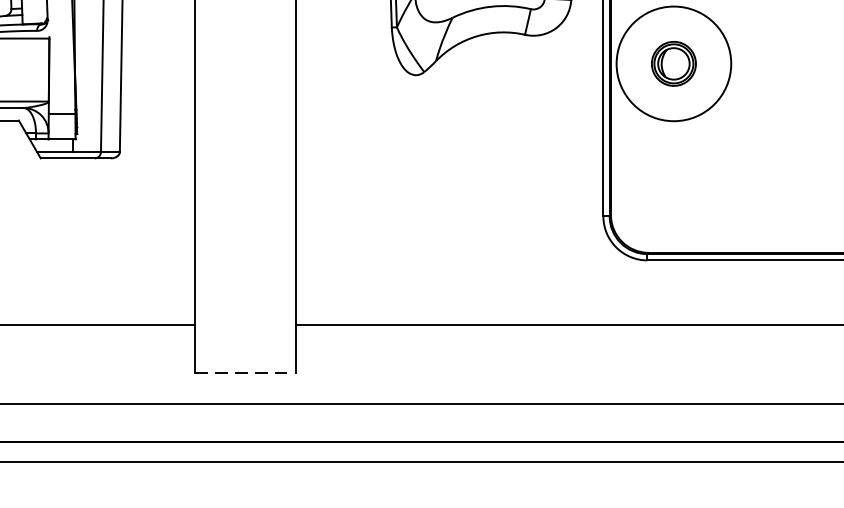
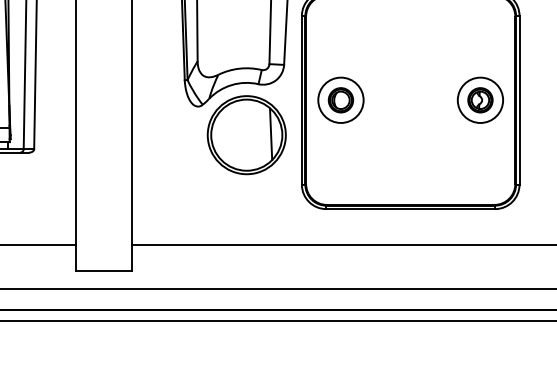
circle: (673, 62) -> (340, 99), size x0.71
part: (503, 127) -> (246, 135), added
line: (245, 373) -> (103, 271), dashed -> solid

